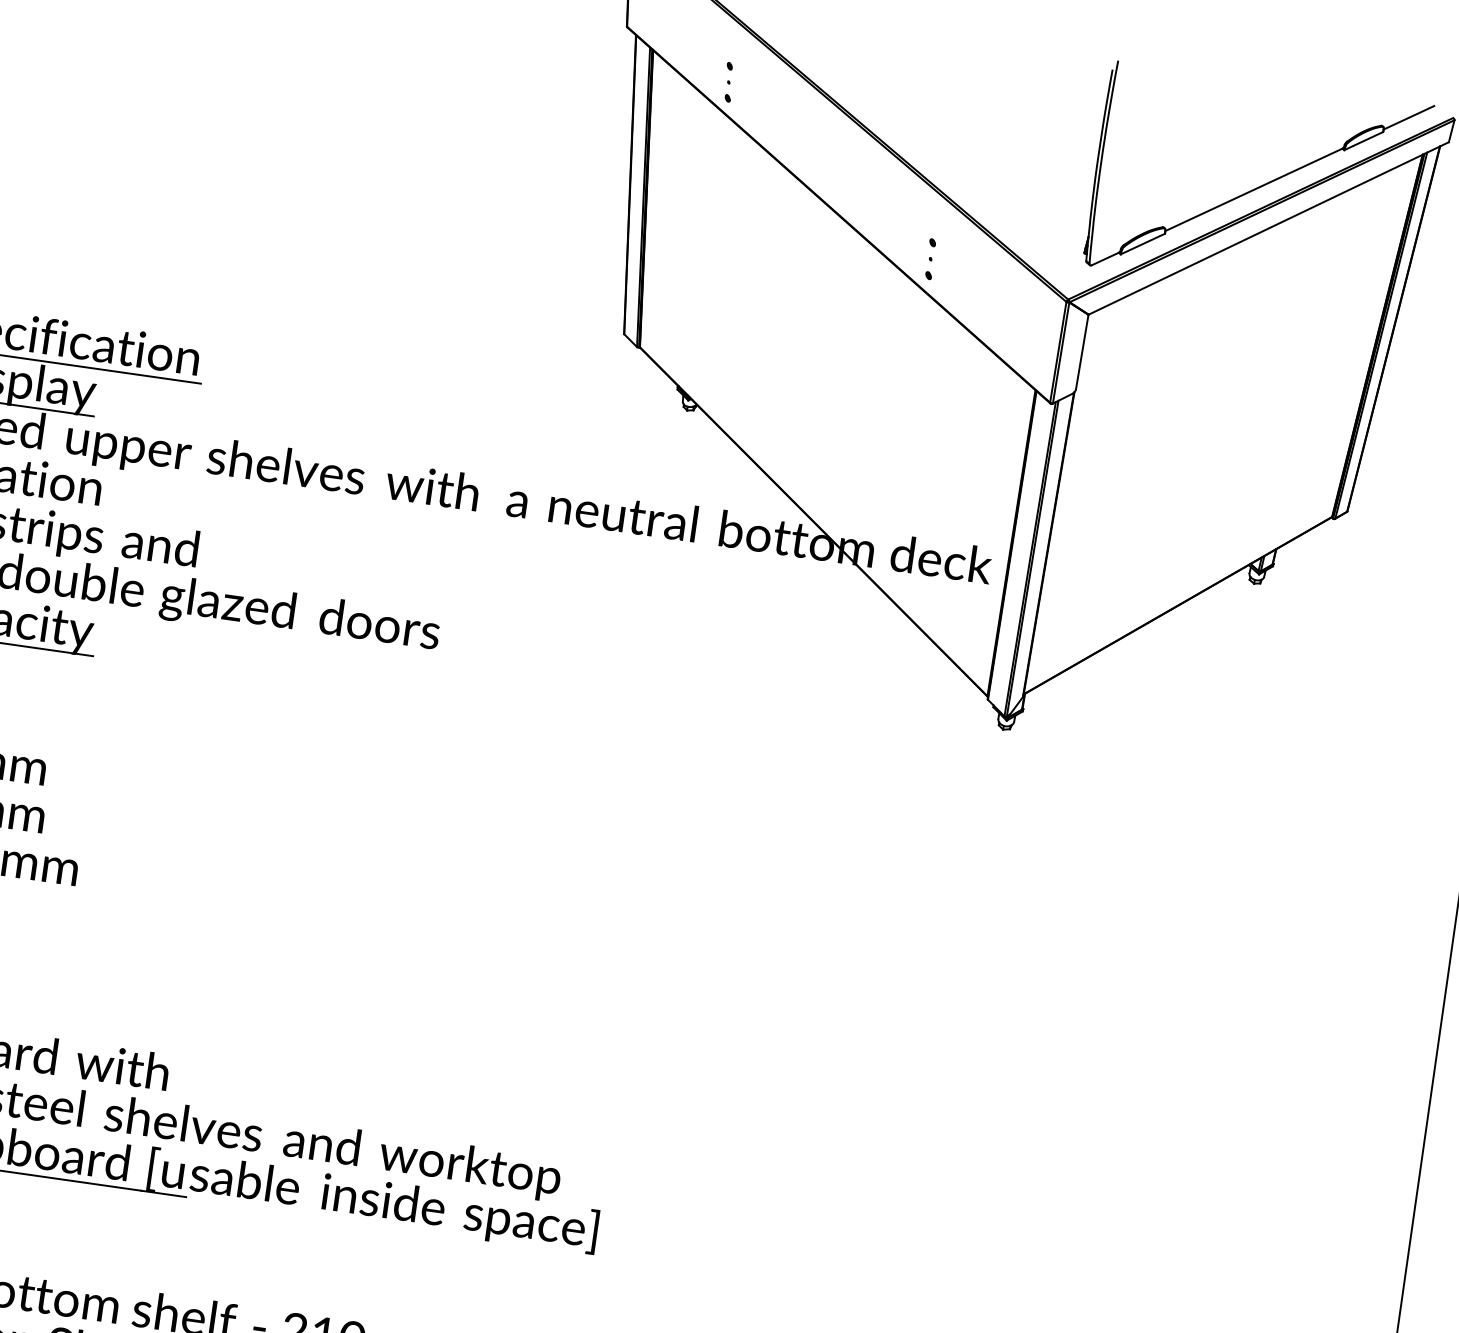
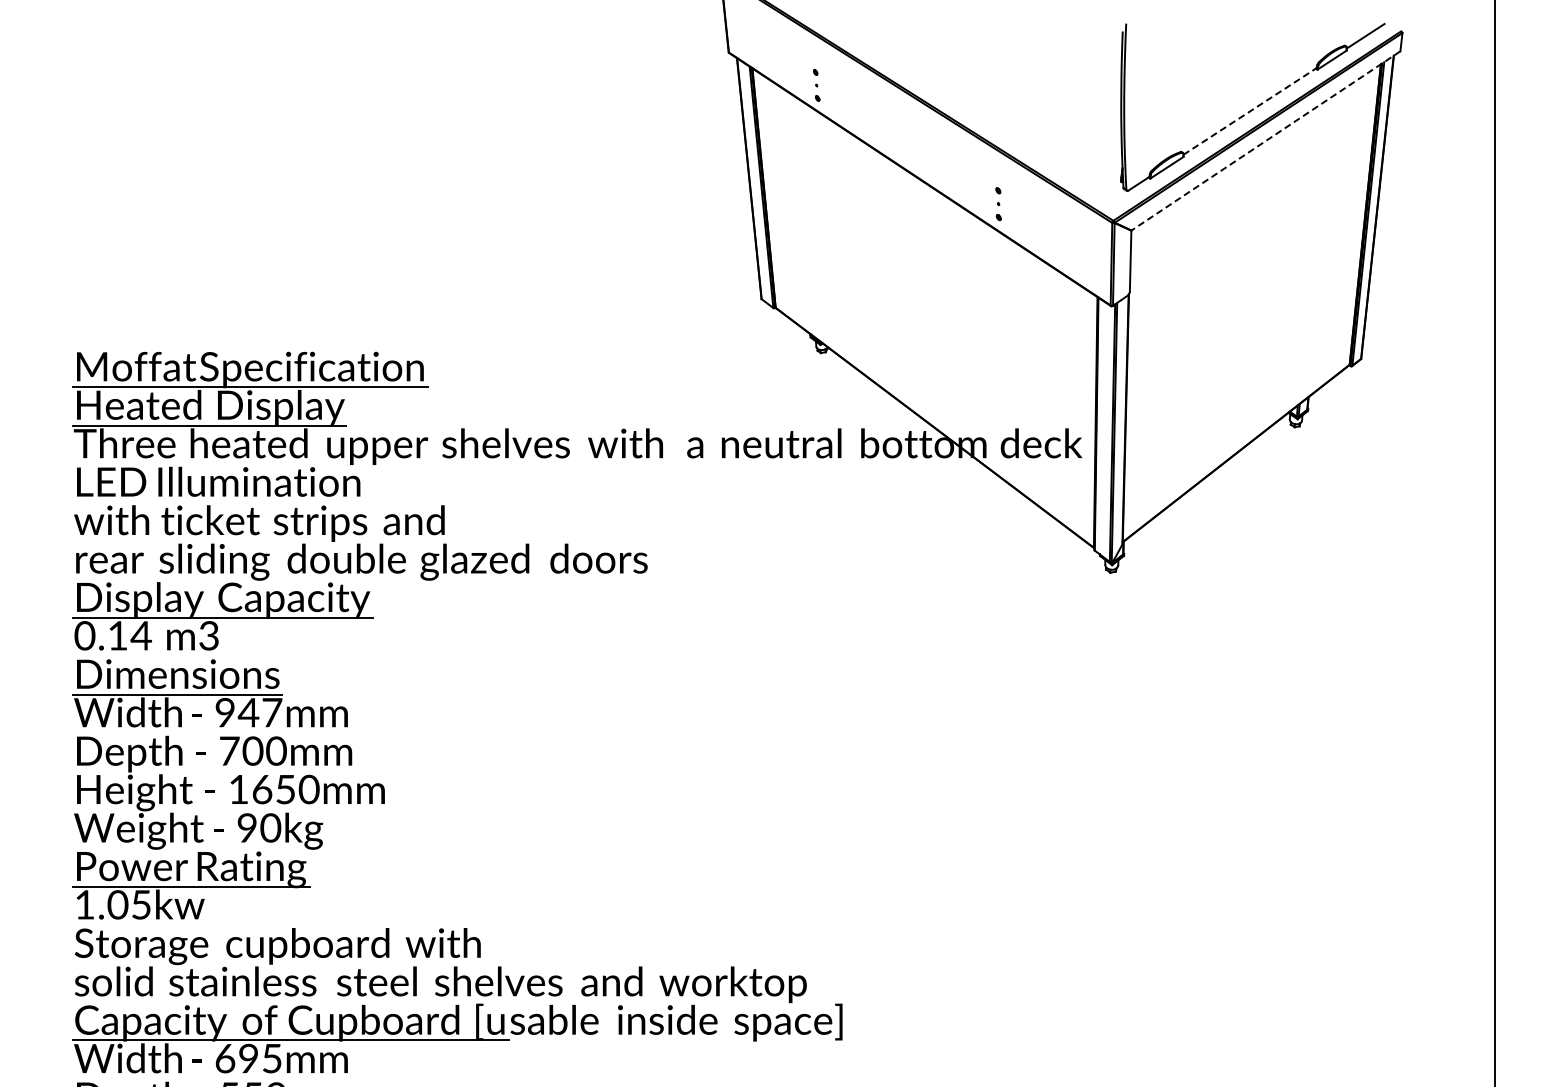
line: (1254, 189) -> (1250, 111), solid -> dashed
line: (1268, 227) -> (1265, 140), solid -> dashed

